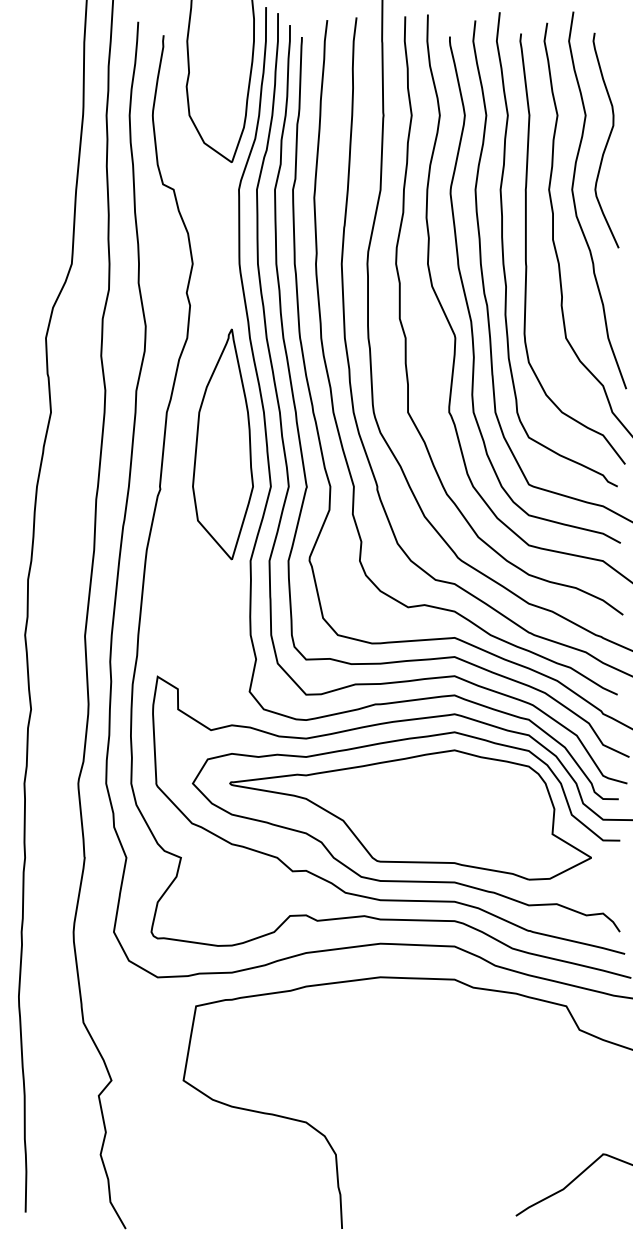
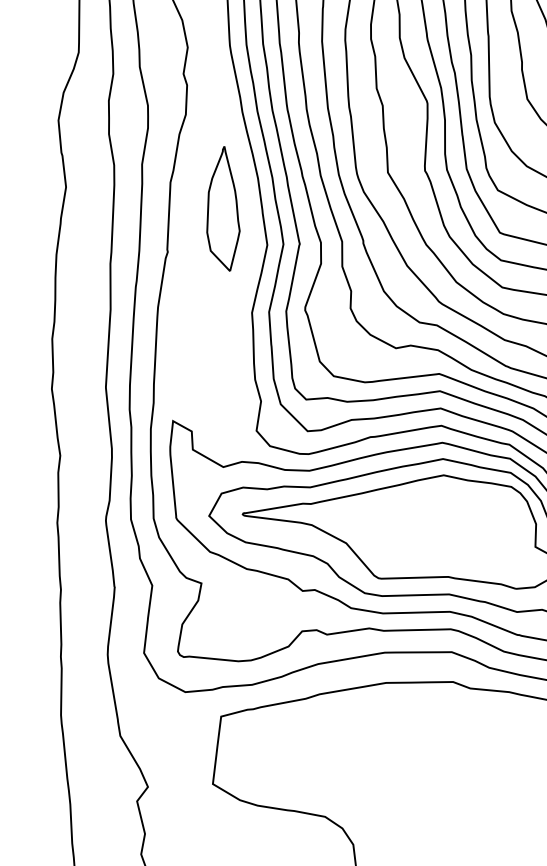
part: (222, 444) -> (221, 209), size x0.6

